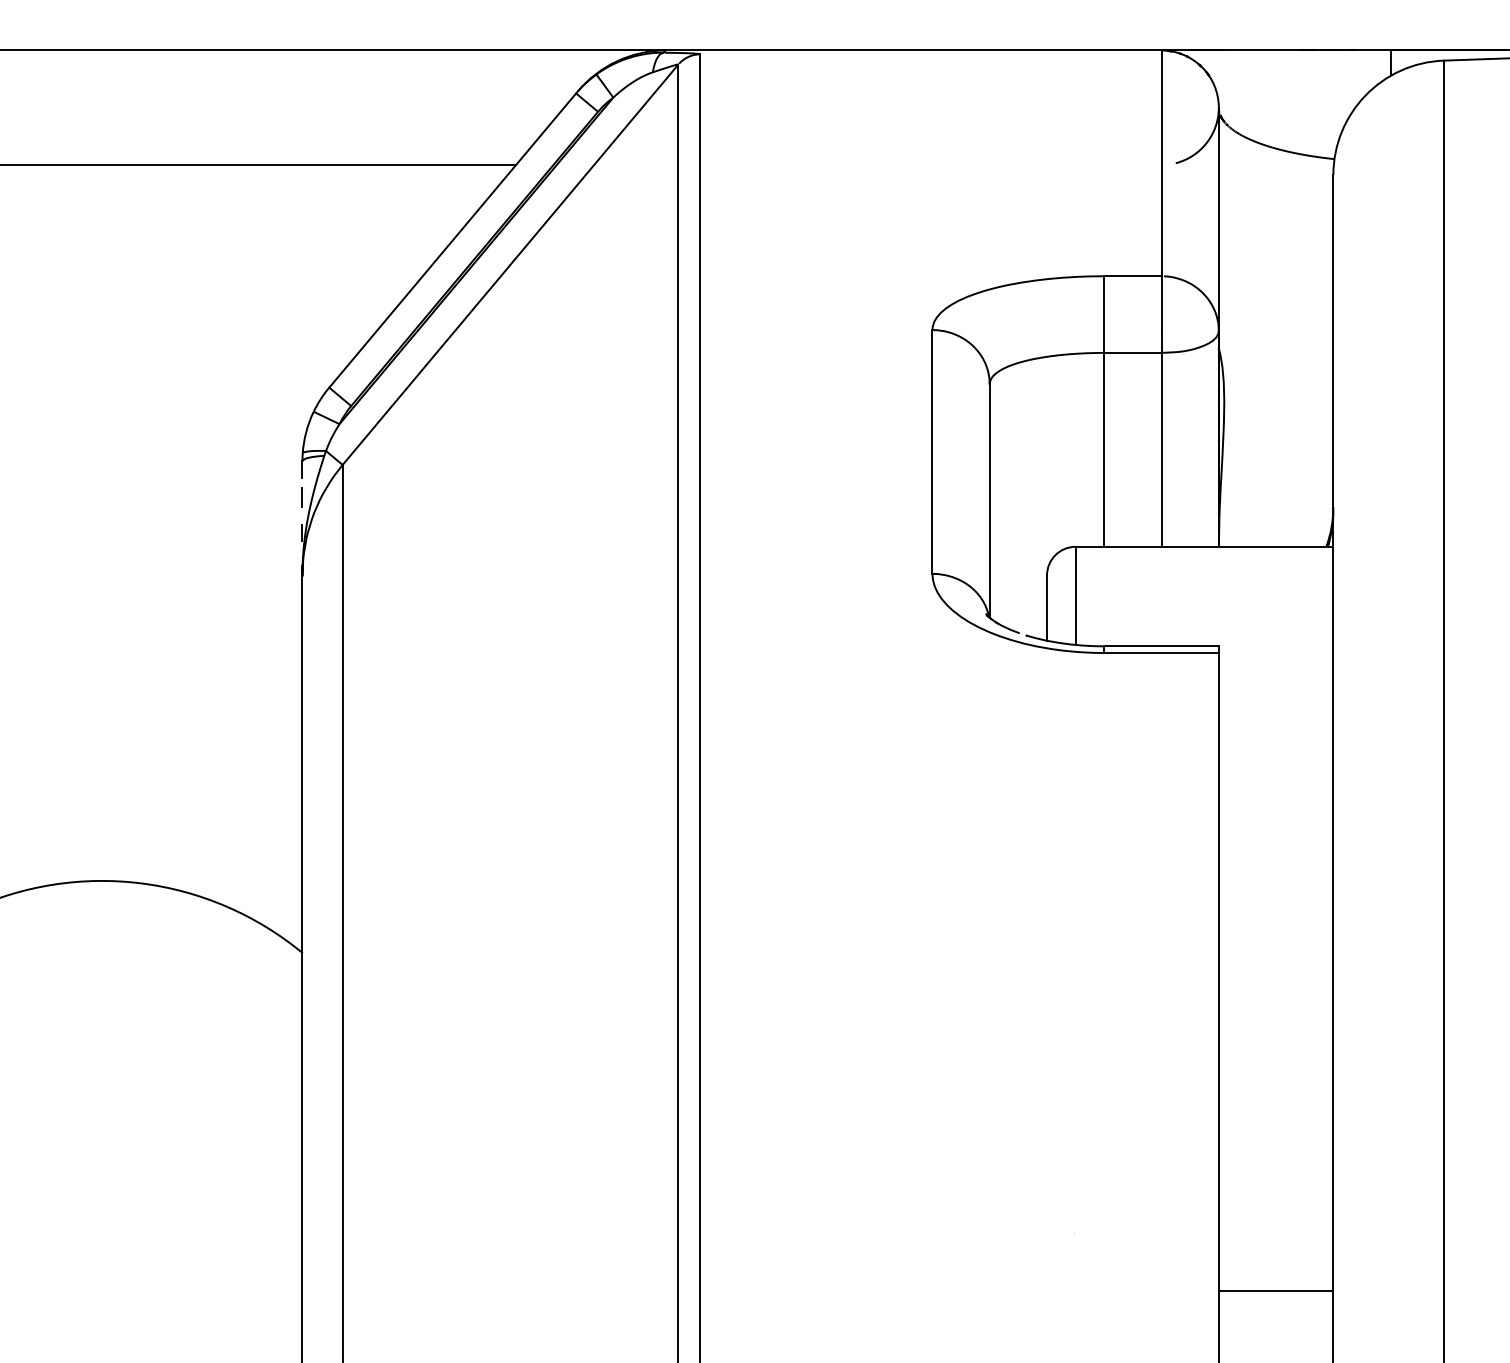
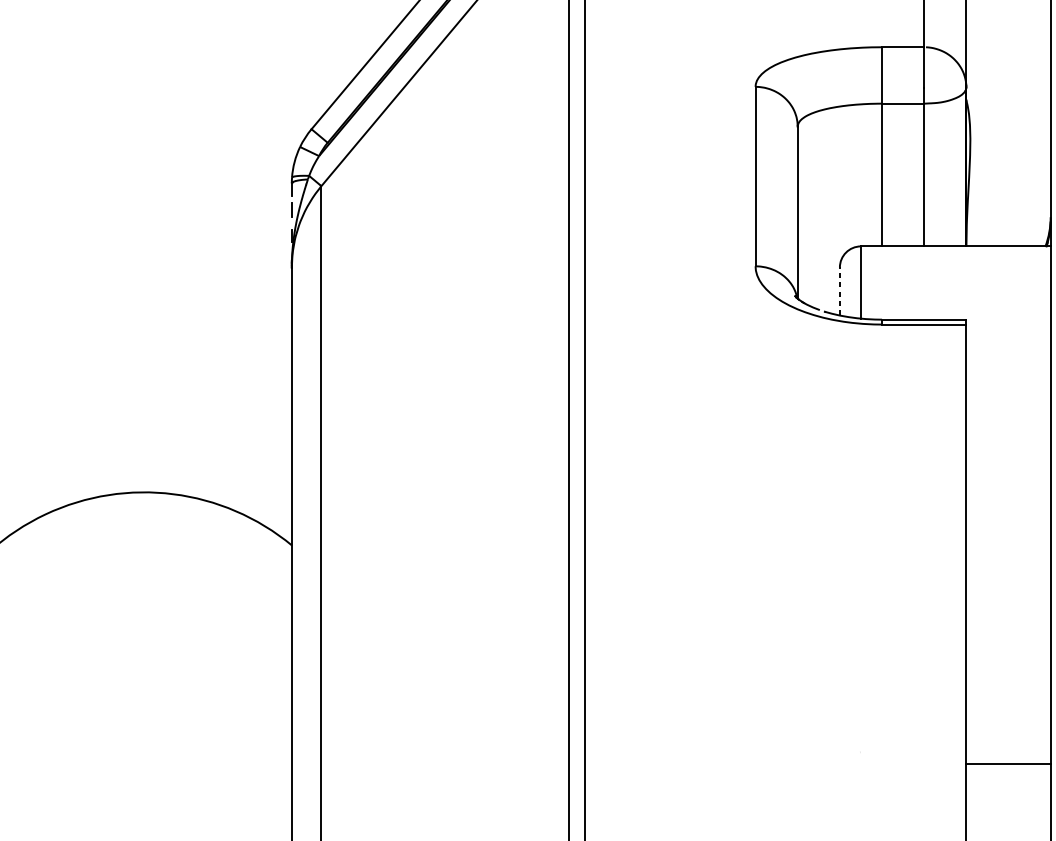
line: (1047, 608) -> (840, 291), solid -> dashed
line: (1275, 1291) -> (1008, 763), moved

